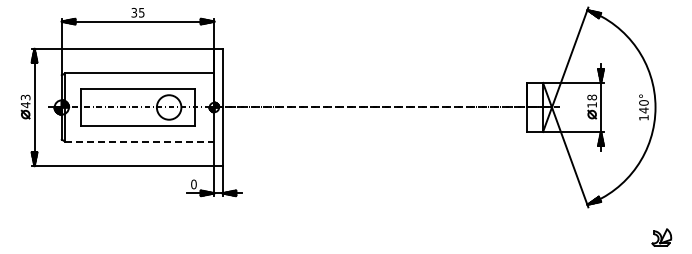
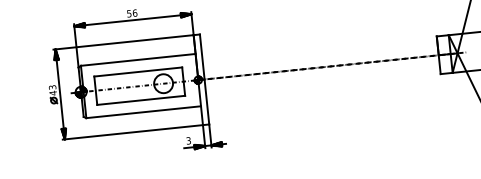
text: (137, 12) -> (131, 13), 35 -> 56
line: (139, 141) -> (143, 112), dashed -> solid
text: (193, 184) -> (188, 140), 0 -> 3

